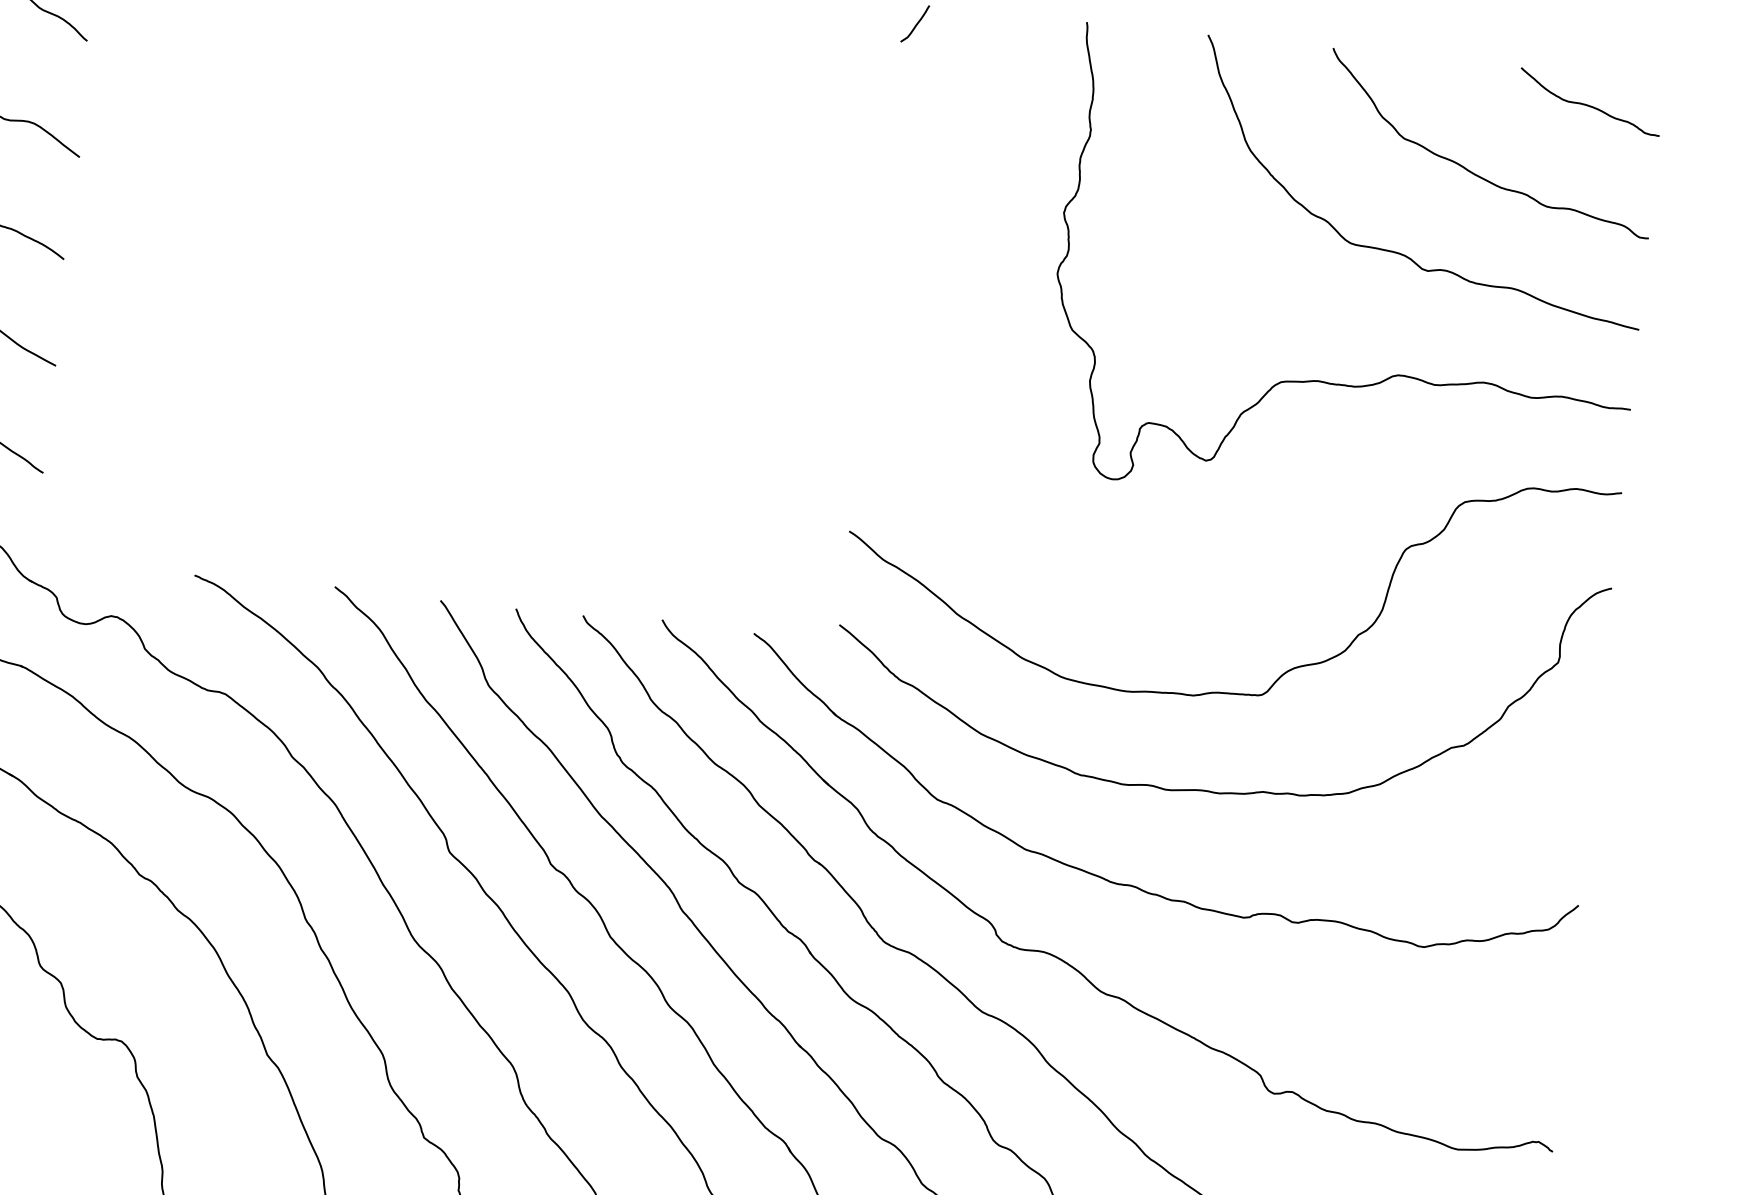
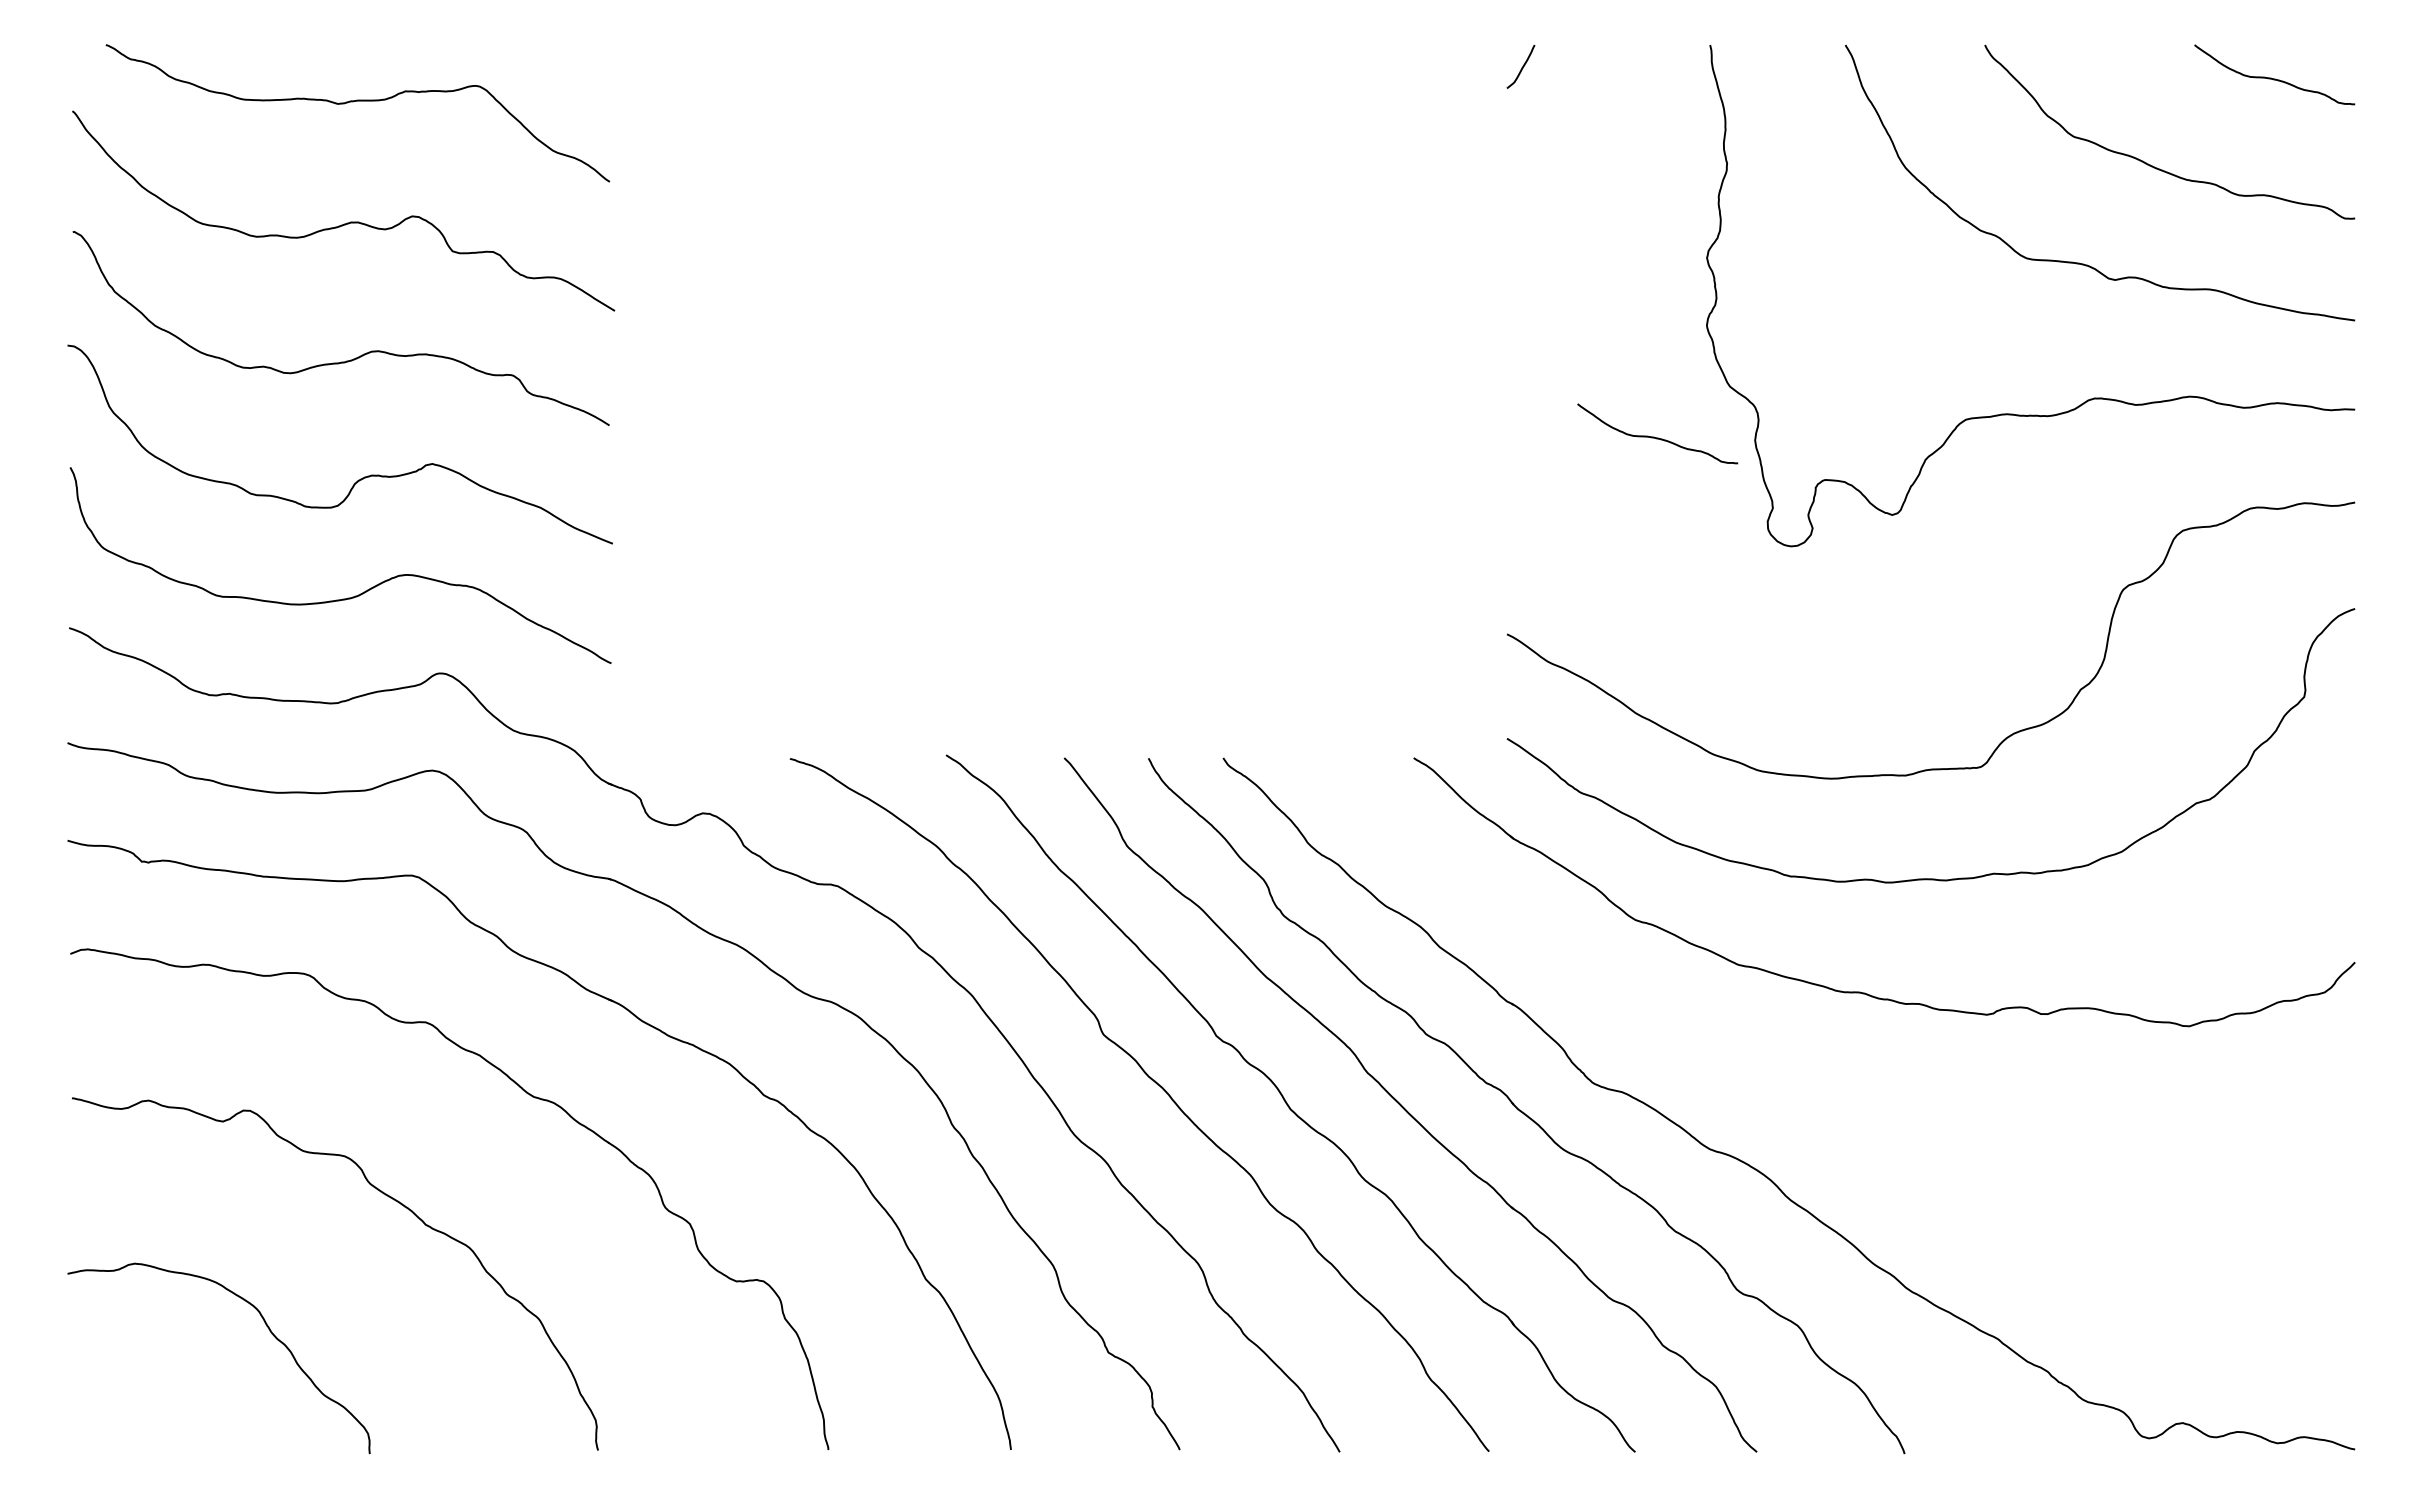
curve: (1002, 369) -> (1657, 437), added
part: (1062, 959) -> (1791, 1081), removed

